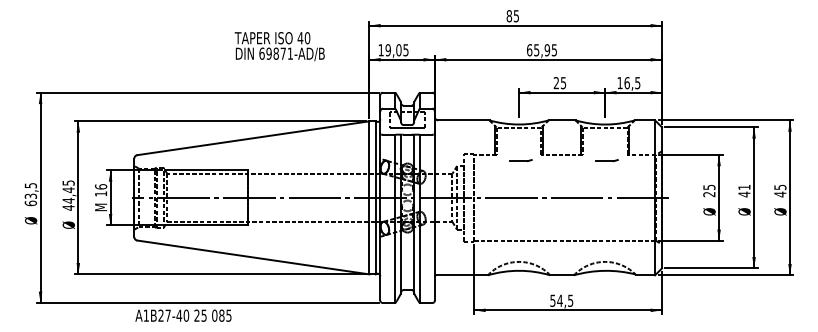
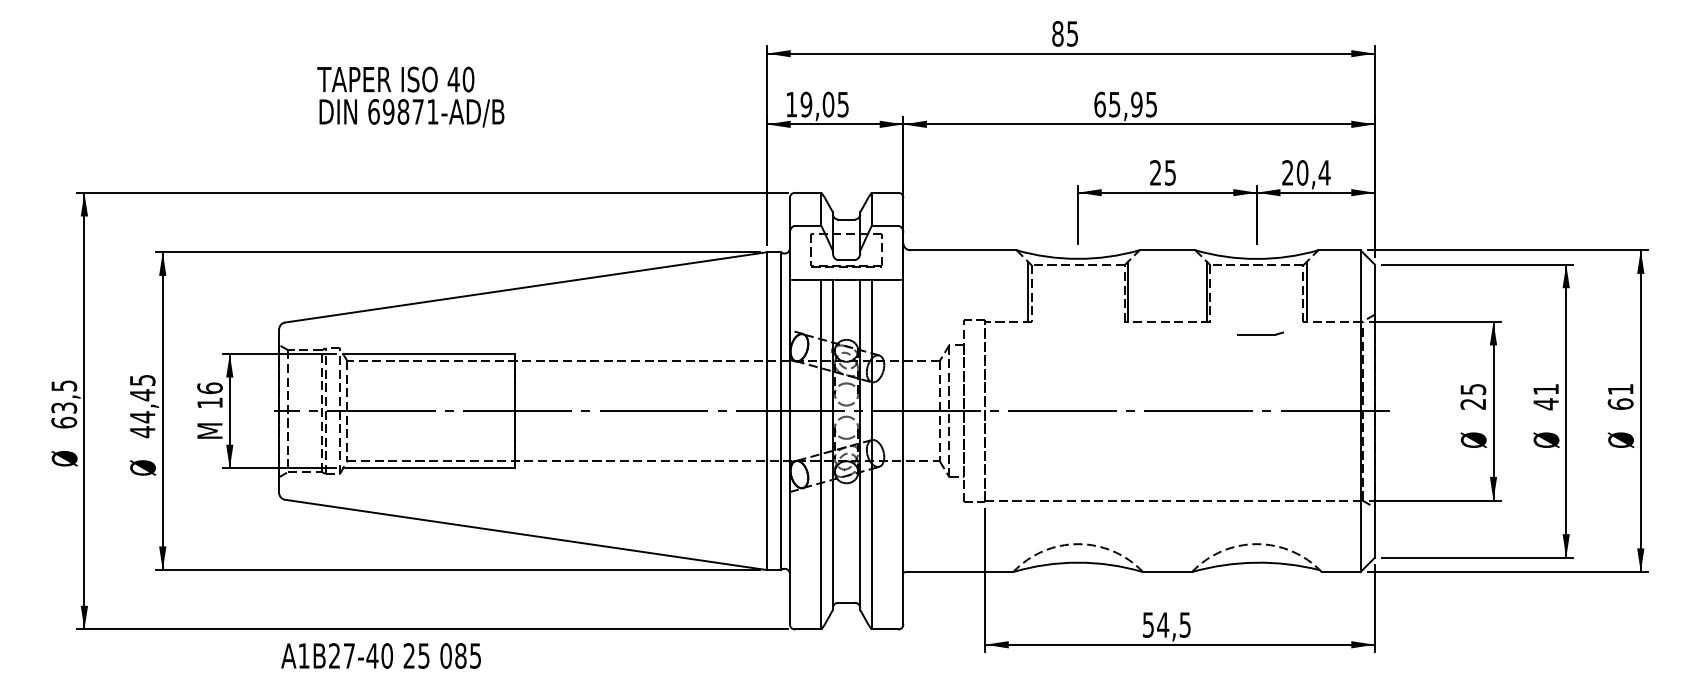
text: (279, 46) -> (410, 96), moved
text: (628, 83) -> (1305, 173), 16,5 -> 20,4
part: (520, 160) -> (1081, 333), removed
text: (780, 190) -> (1621, 395), 45 -> 61

